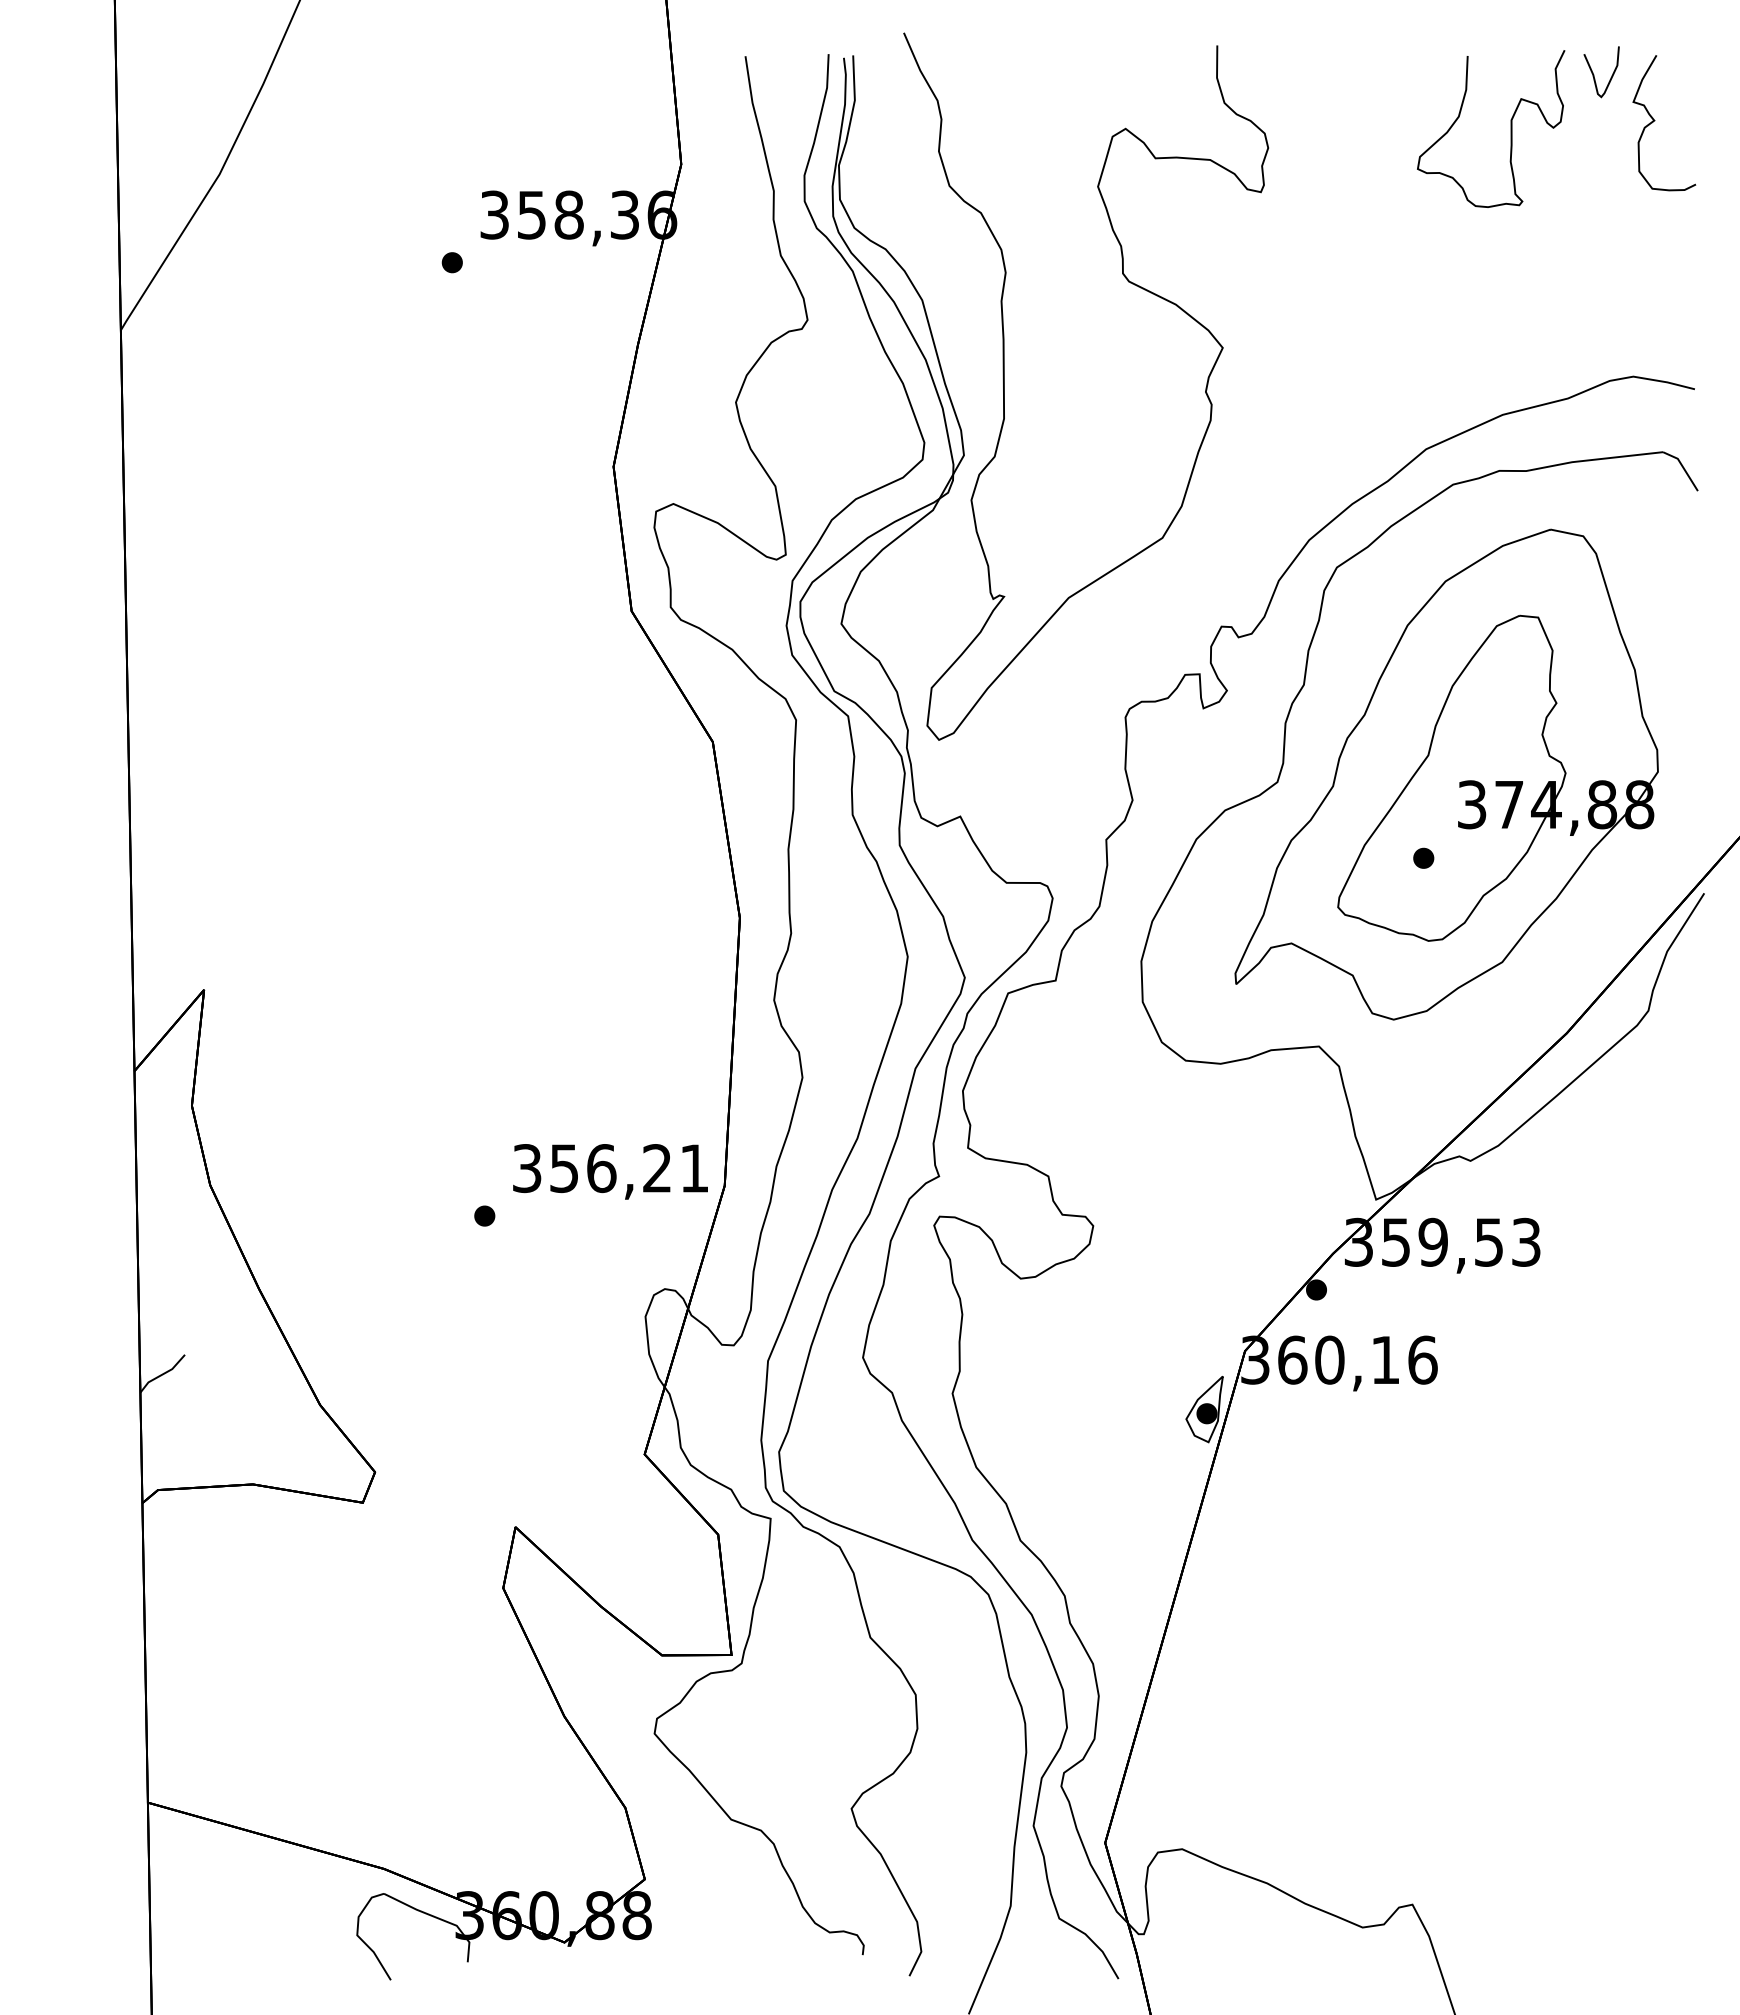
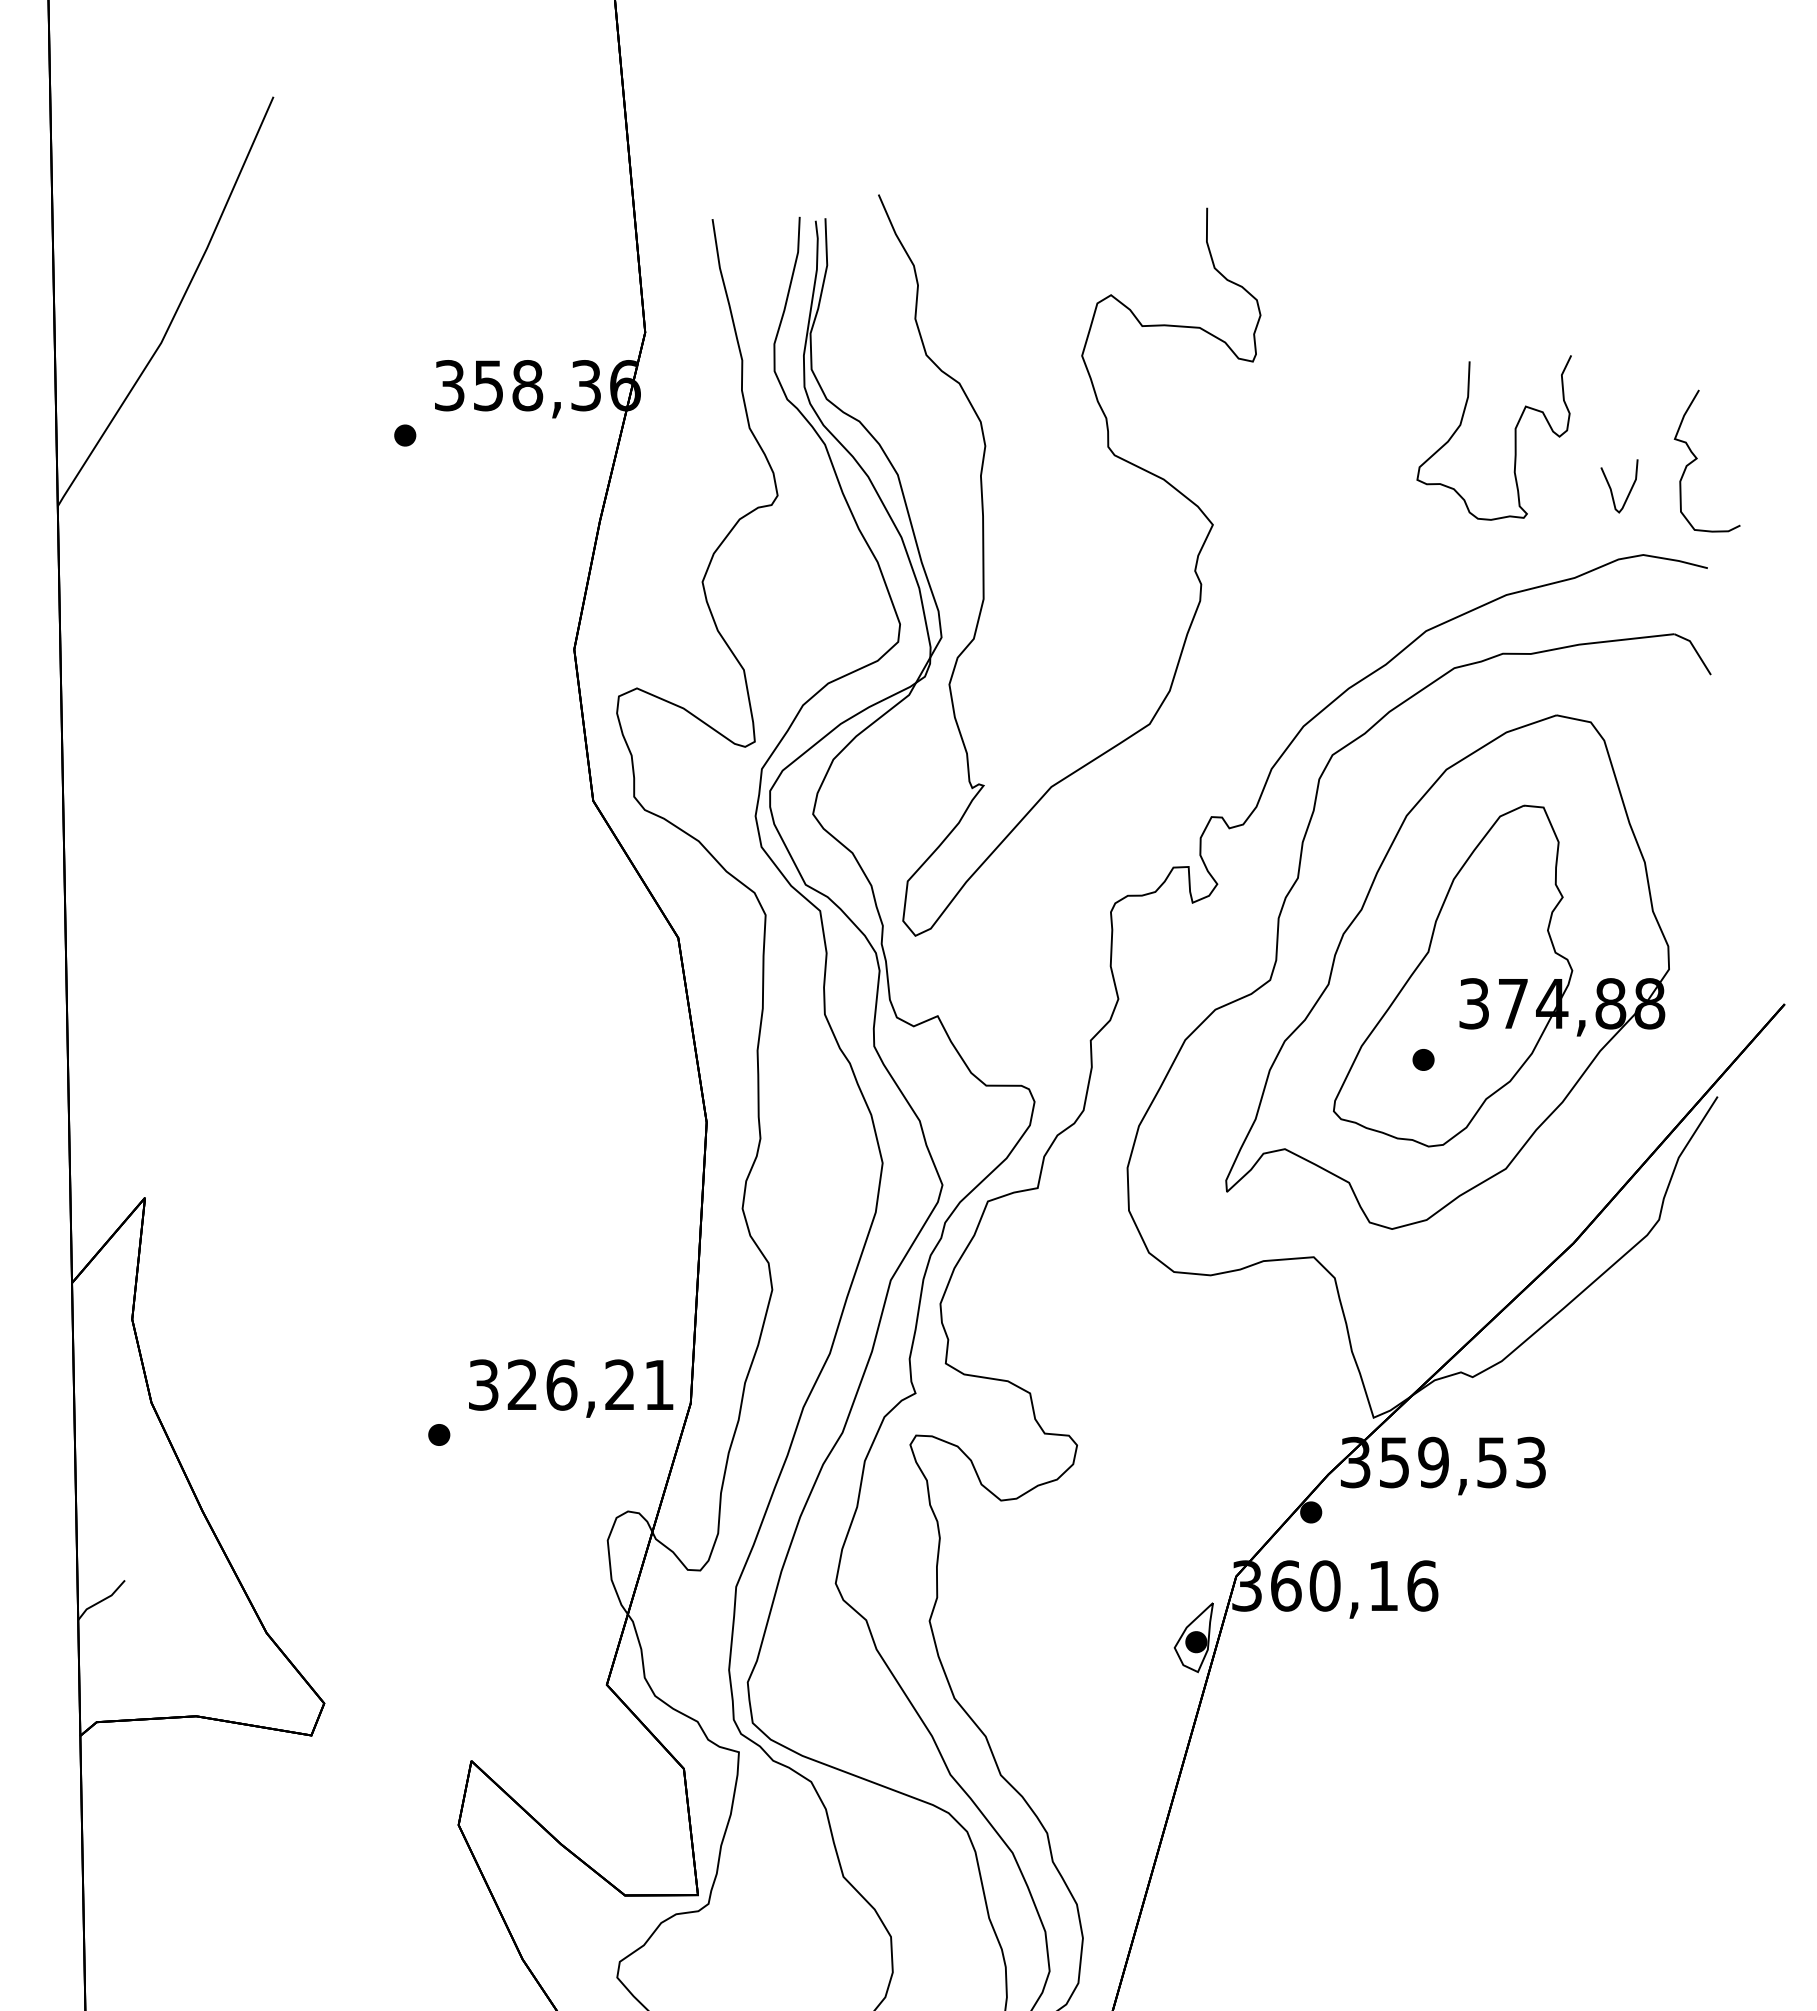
curve: (1594, 74) -> (1612, 488), moved
curve: (1655, 120) -> (1697, 458), moved
curve: (1510, 128) -> (1514, 437), moved
text: (563, 1168) -> (521, 1385), 356,21 -> 326,21

